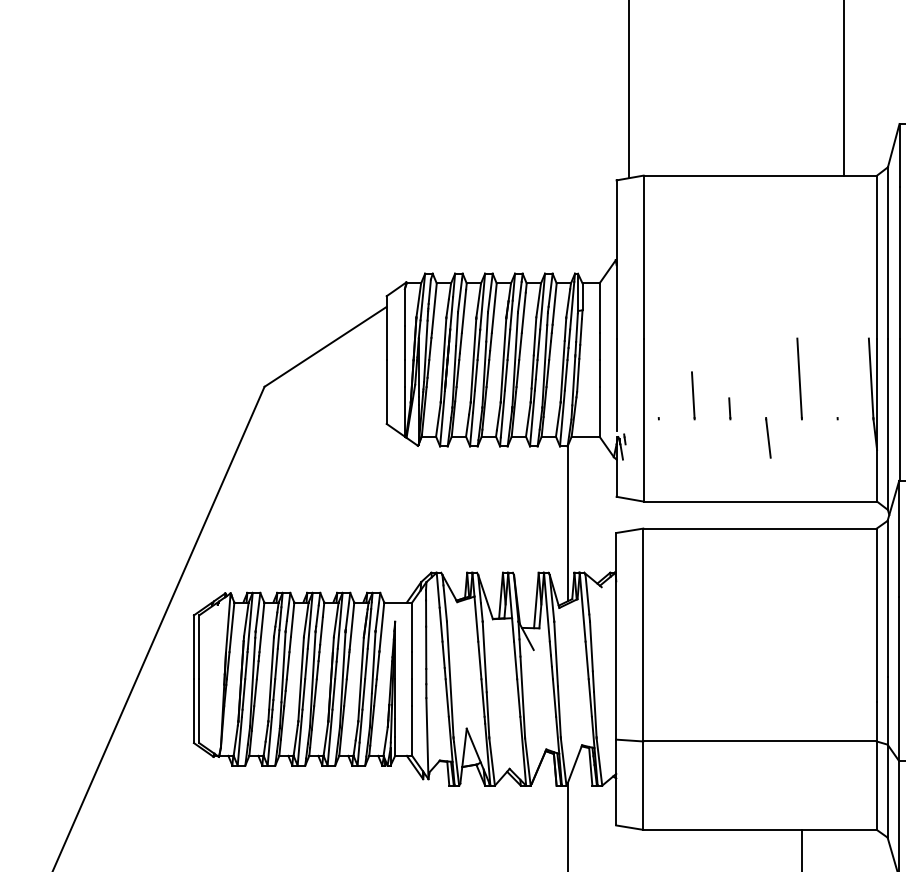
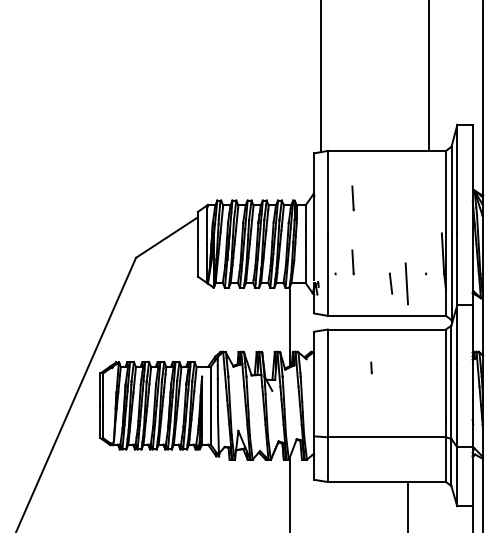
line: (692, 269) -> (352, 198), added
line: (798, 378) -> (406, 283), moved
line: (729, 407) -> (371, 367), moved

